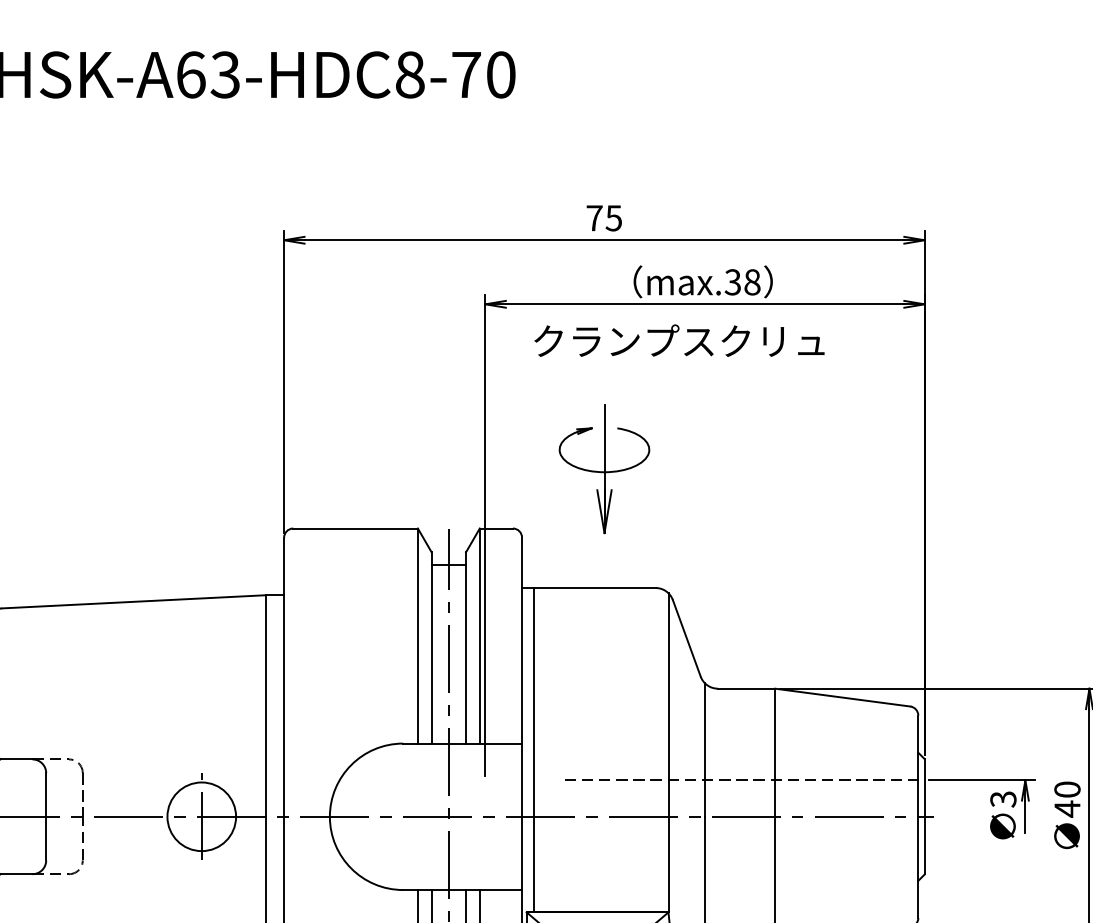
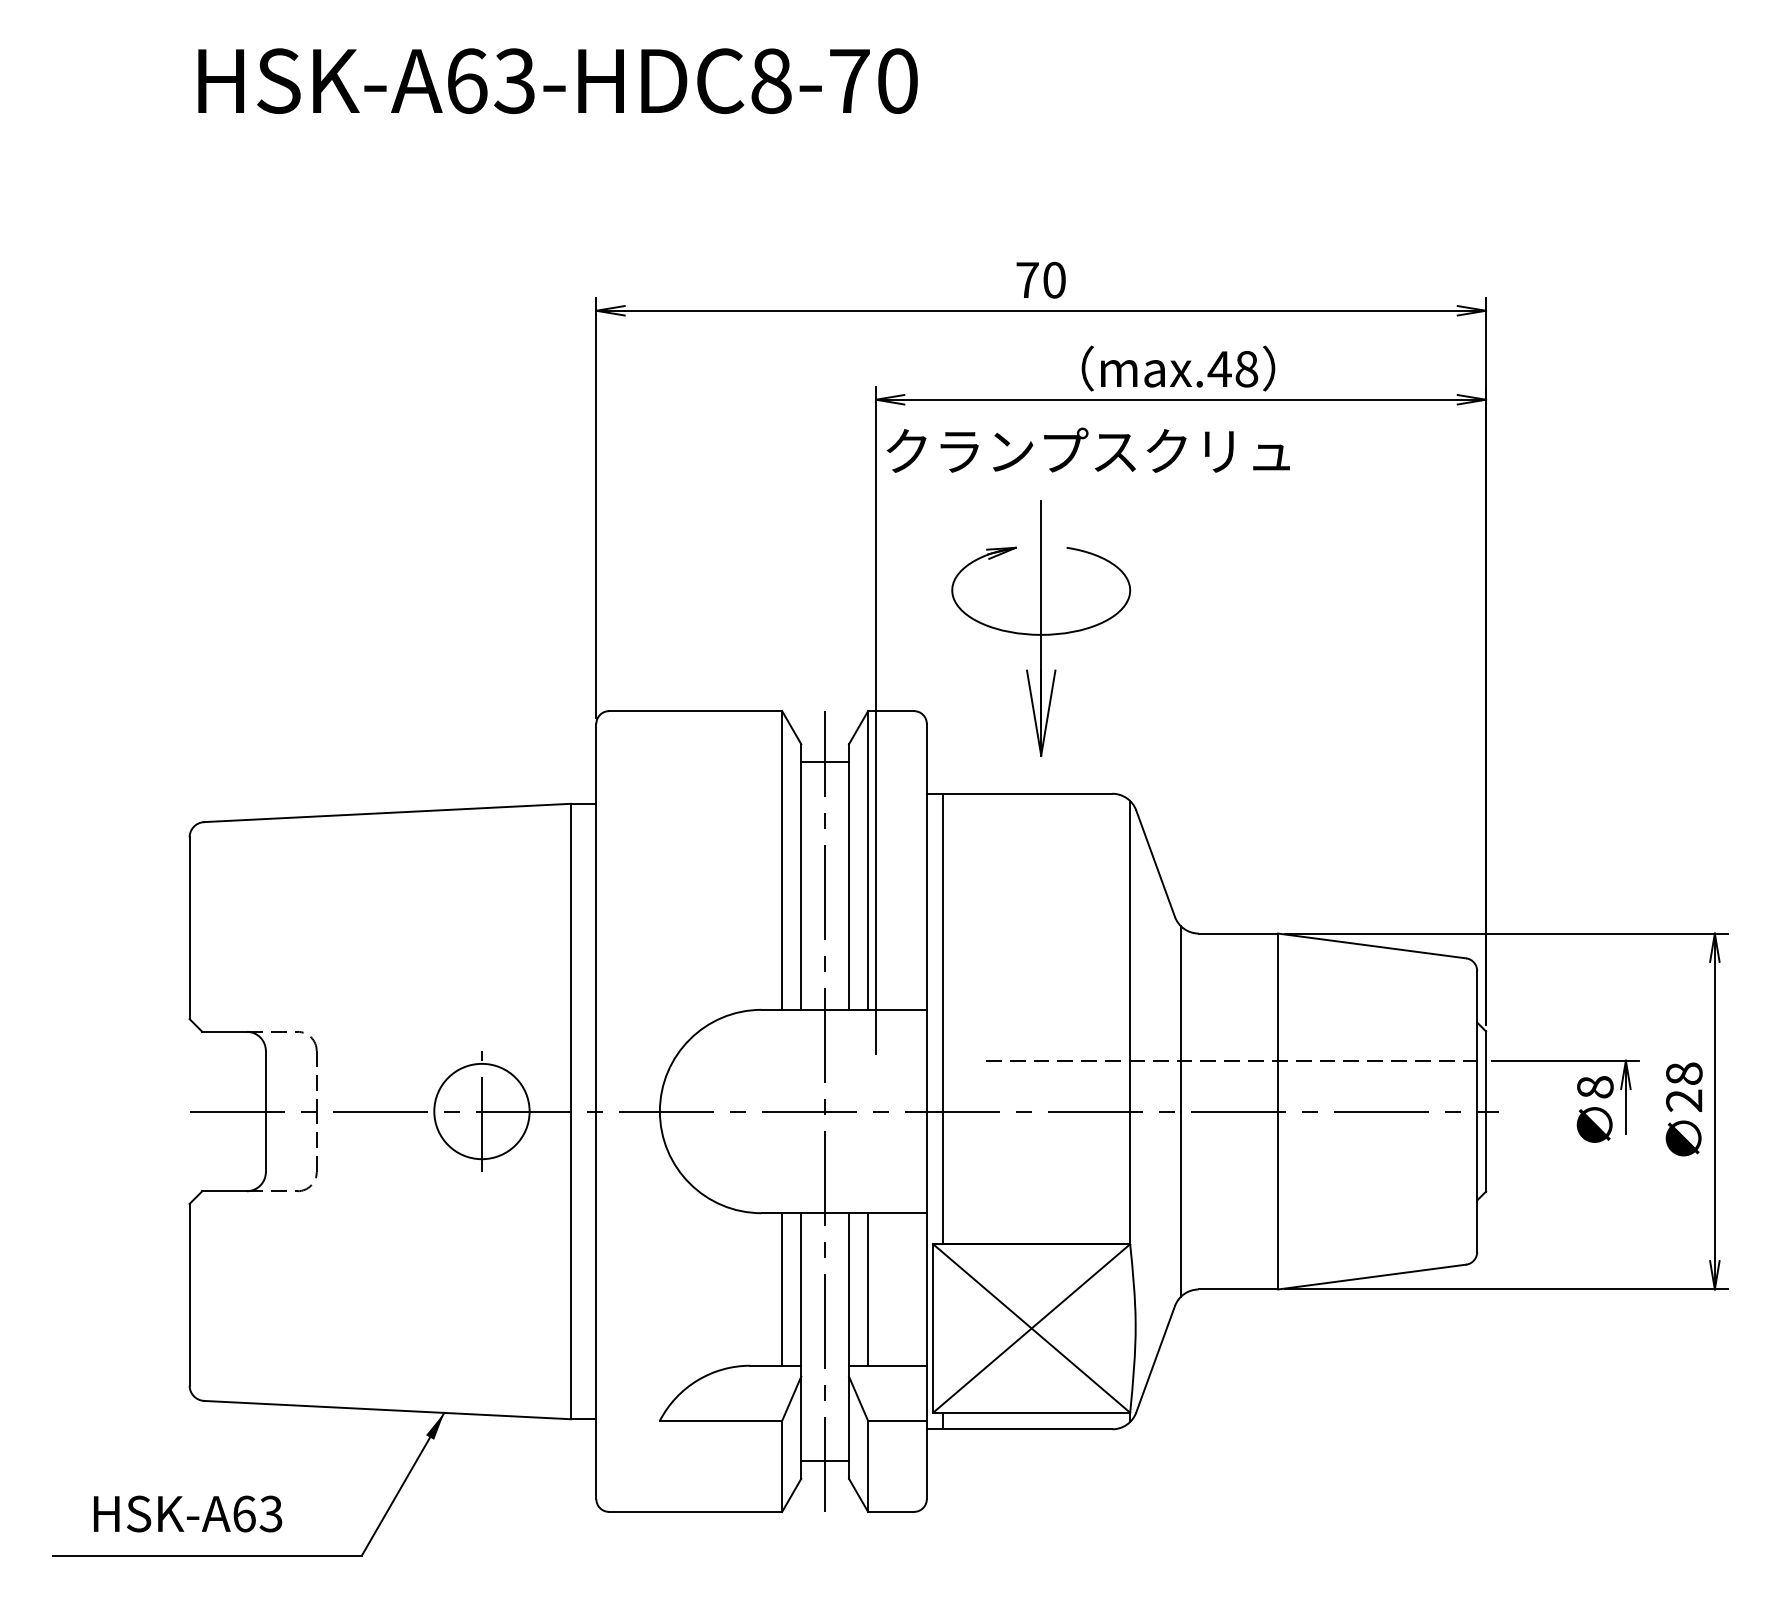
text: (613, 217) -> (1053, 279), 75 -> 70
text: (732, 281) -> (1219, 368), max.38 -> max.48
text: (678, 340) -> (1087, 449), moved
part: (604, 469) -> (1041, 628), size x1.43
text: (1003, 799) -> (1595, 1087), 3 -> 8
text: (1067, 799) -> (1684, 1087), 40 -> 28

